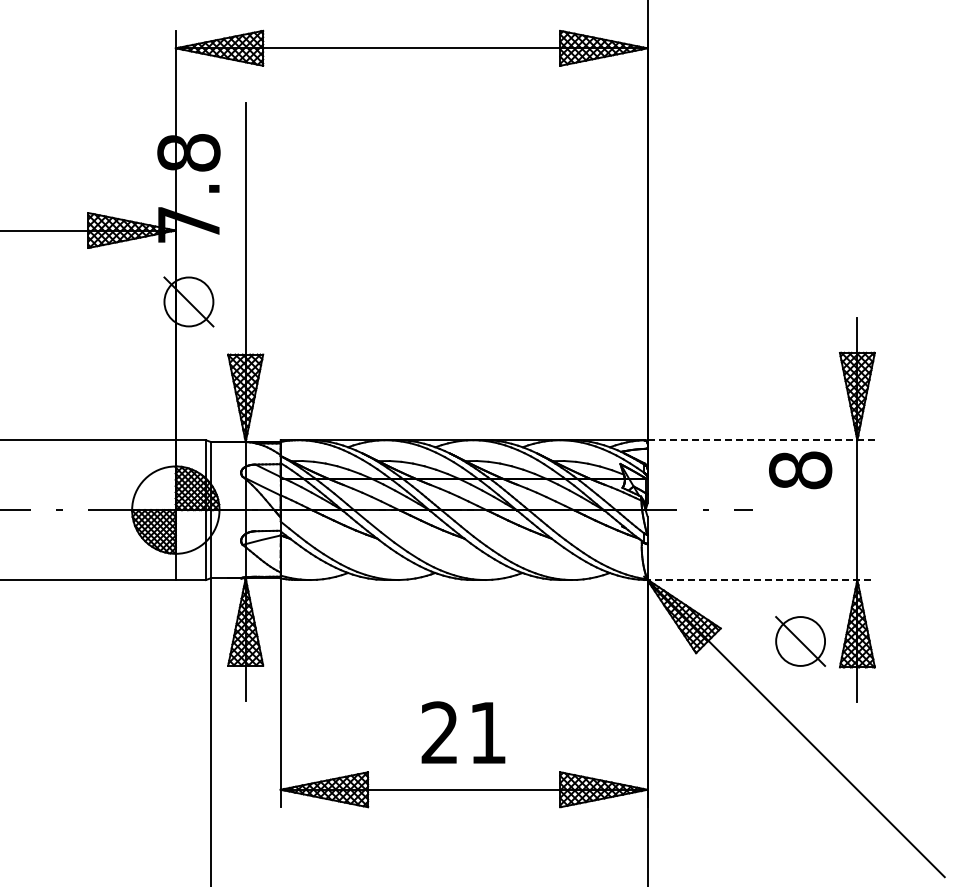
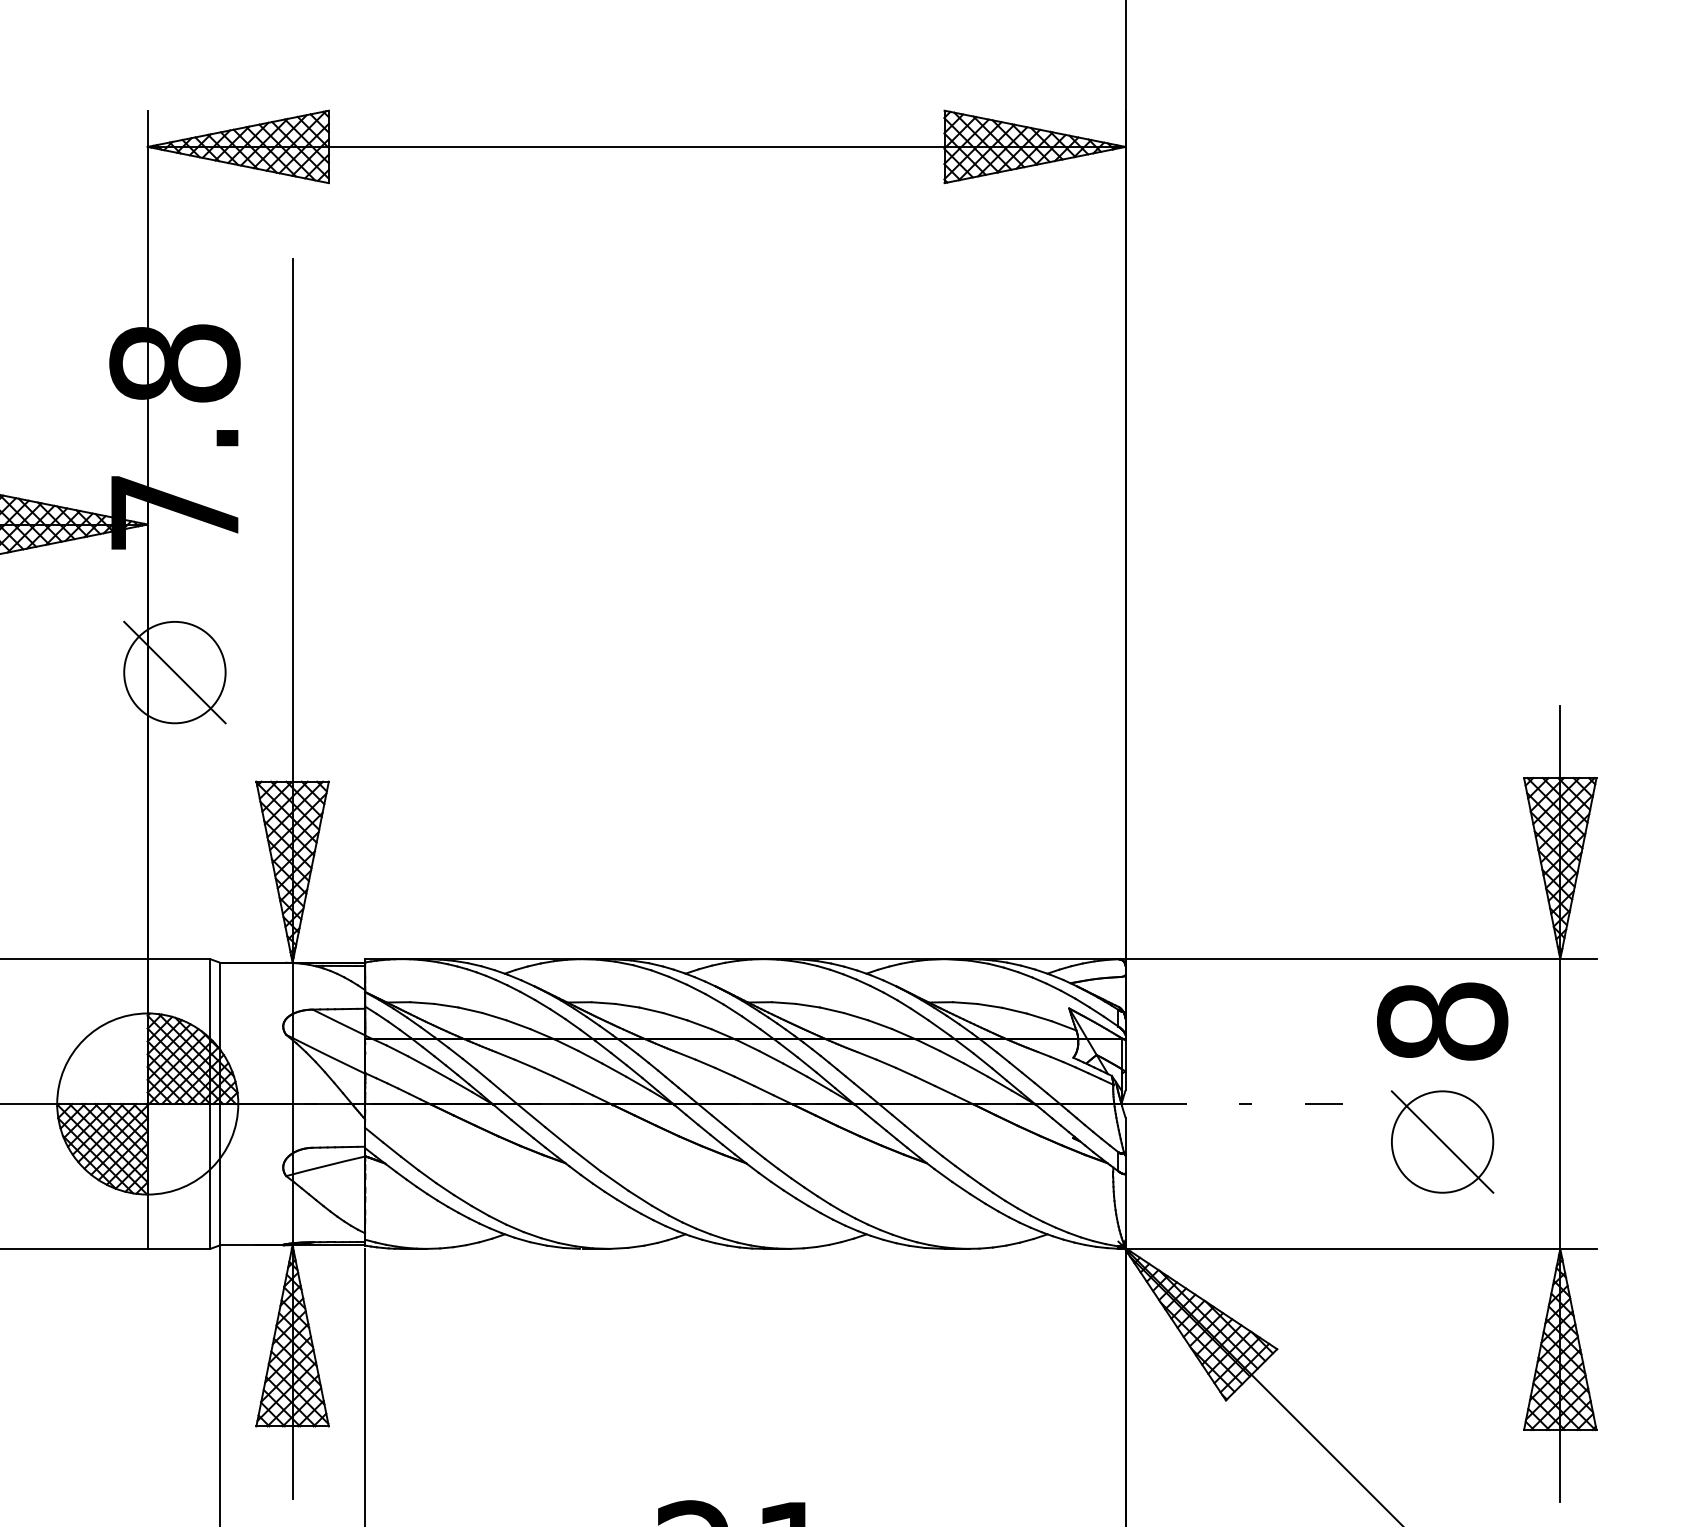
line: (759, 440) -> (1357, 959), dashed -> solid
line: (760, 580) -> (1359, 1249), dashed -> solid
part: (800, 641) -> (1442, 1142), moved

